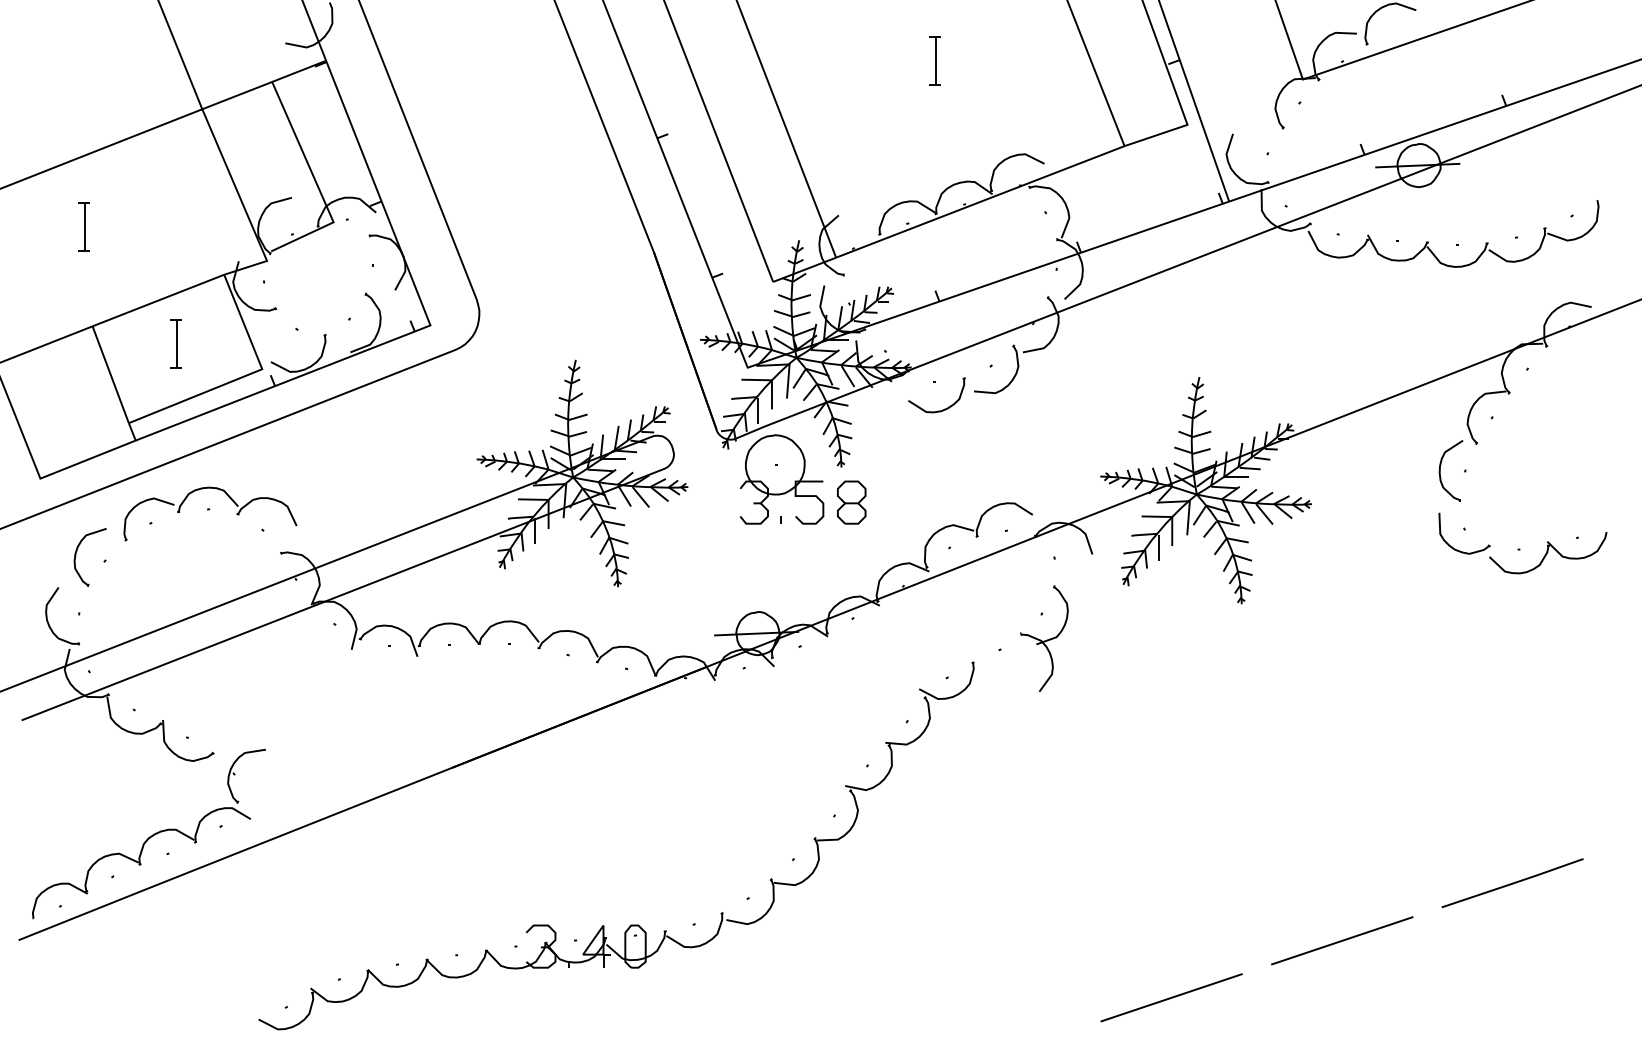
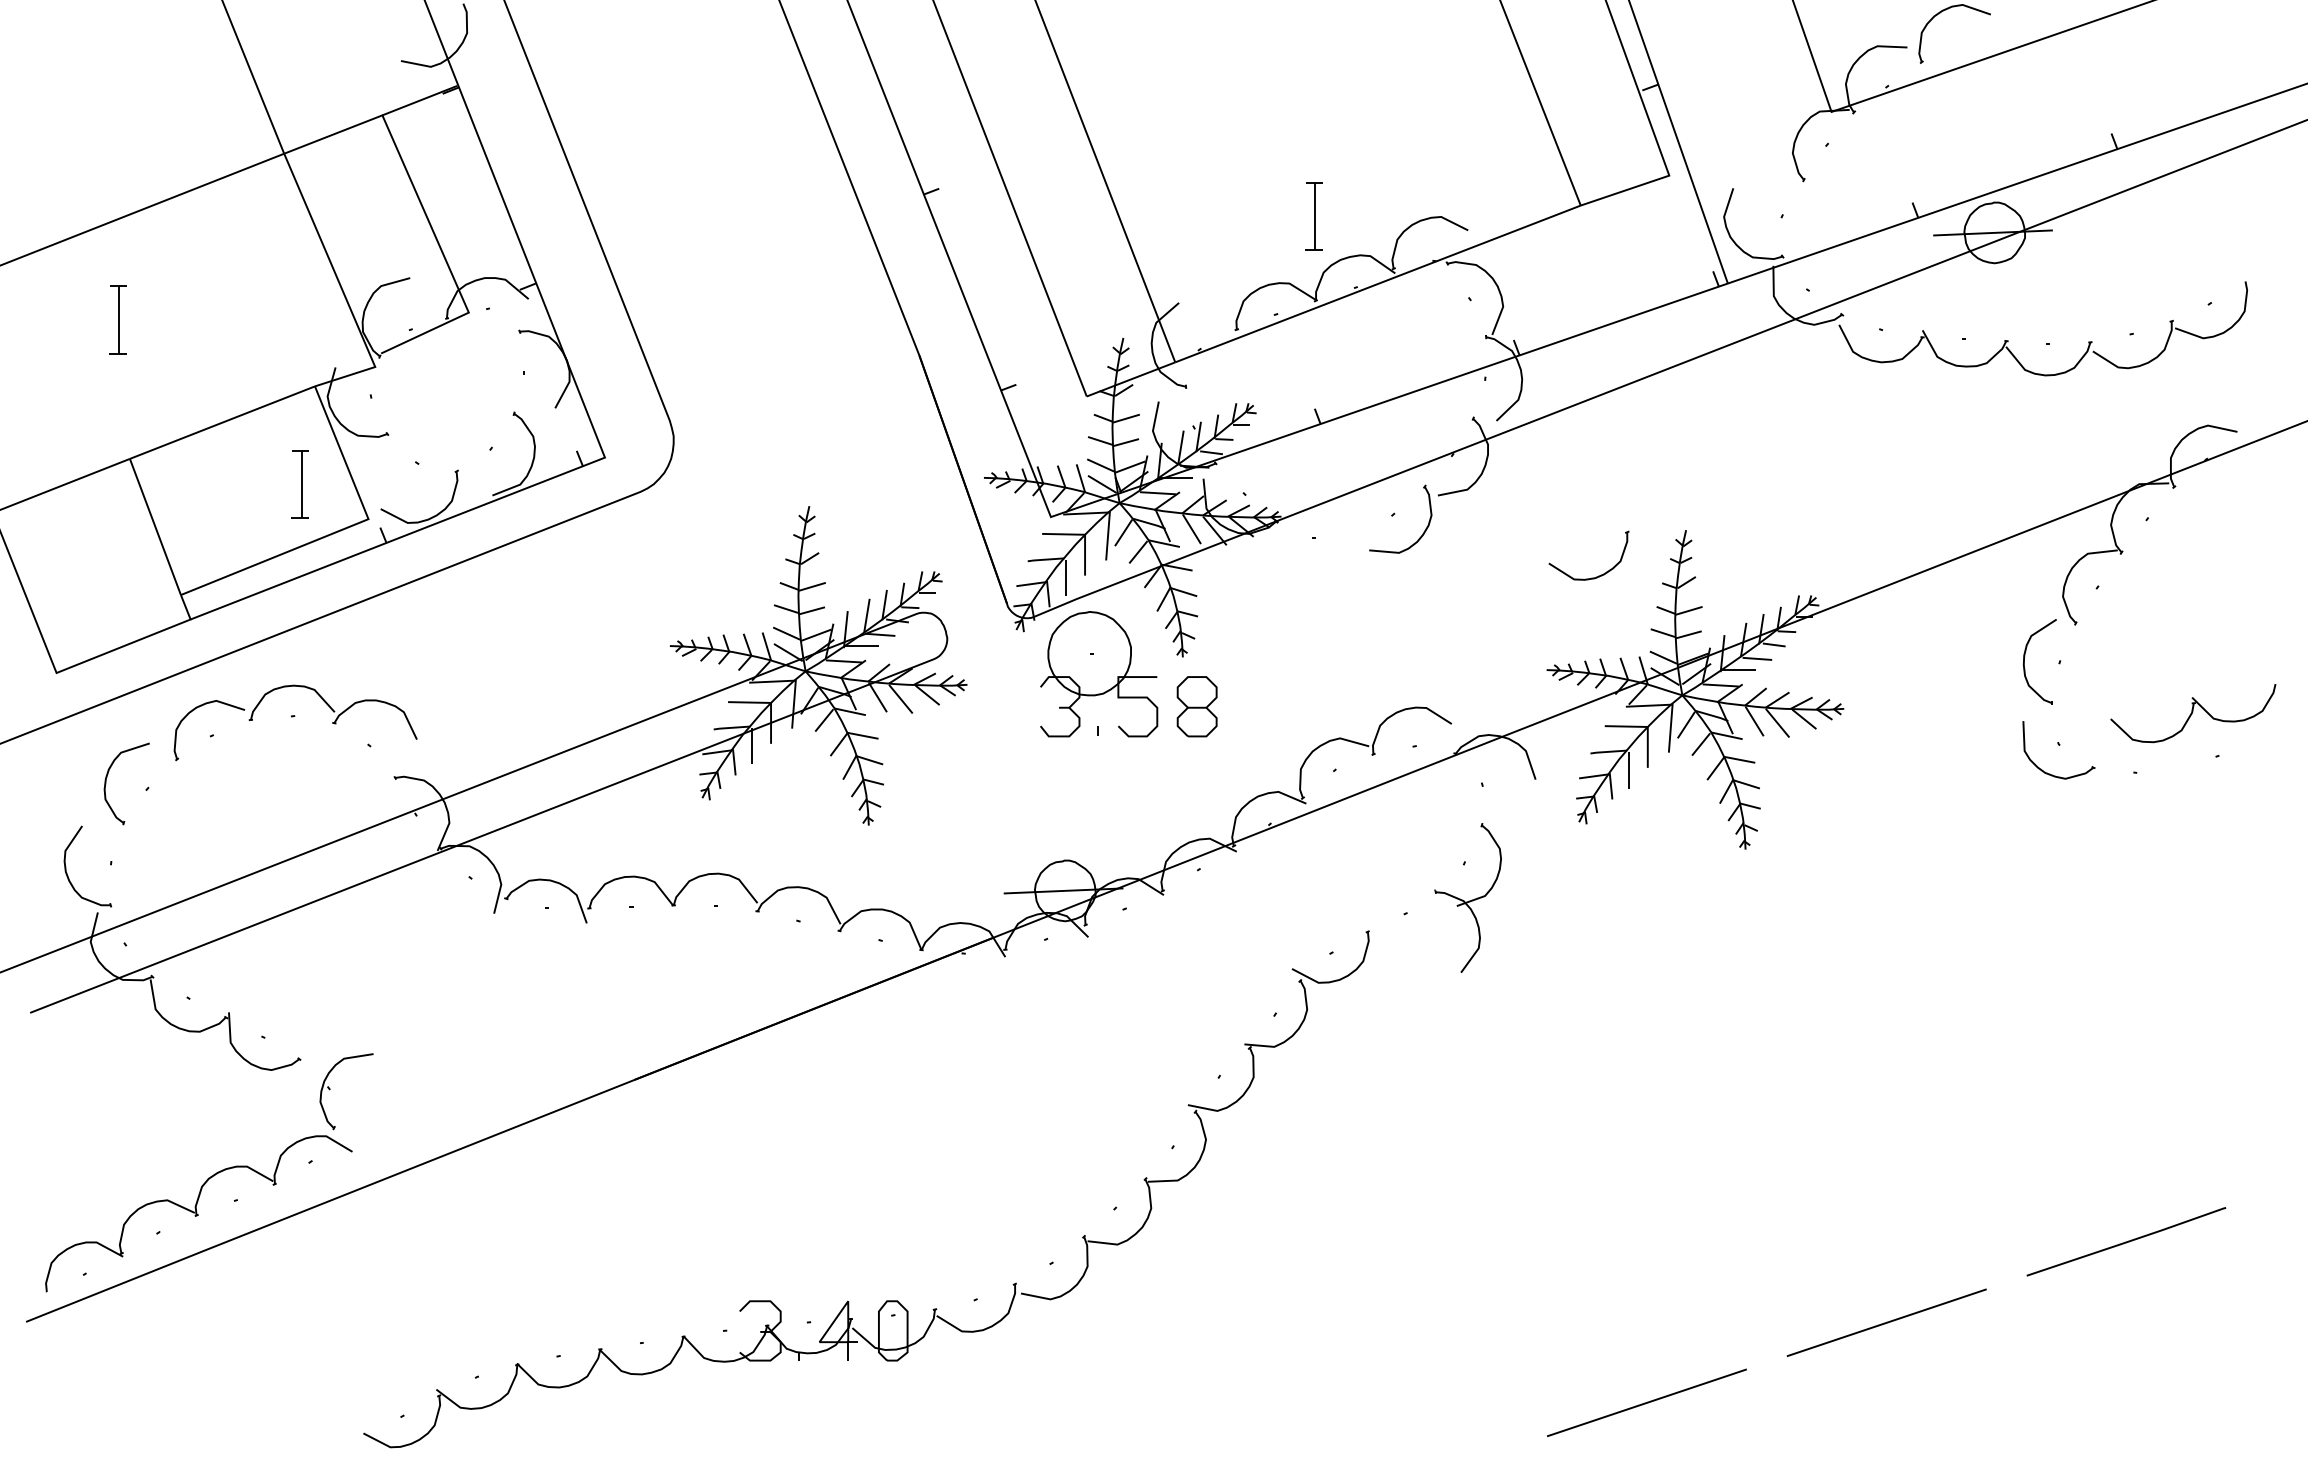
part: (934, 60) -> (1313, 216), moved
part: (175, 344) -> (299, 484), moved
part: (938, 410) -> (1591, 577), moved
part: (1548, 552) -> (2193, 713), moved

